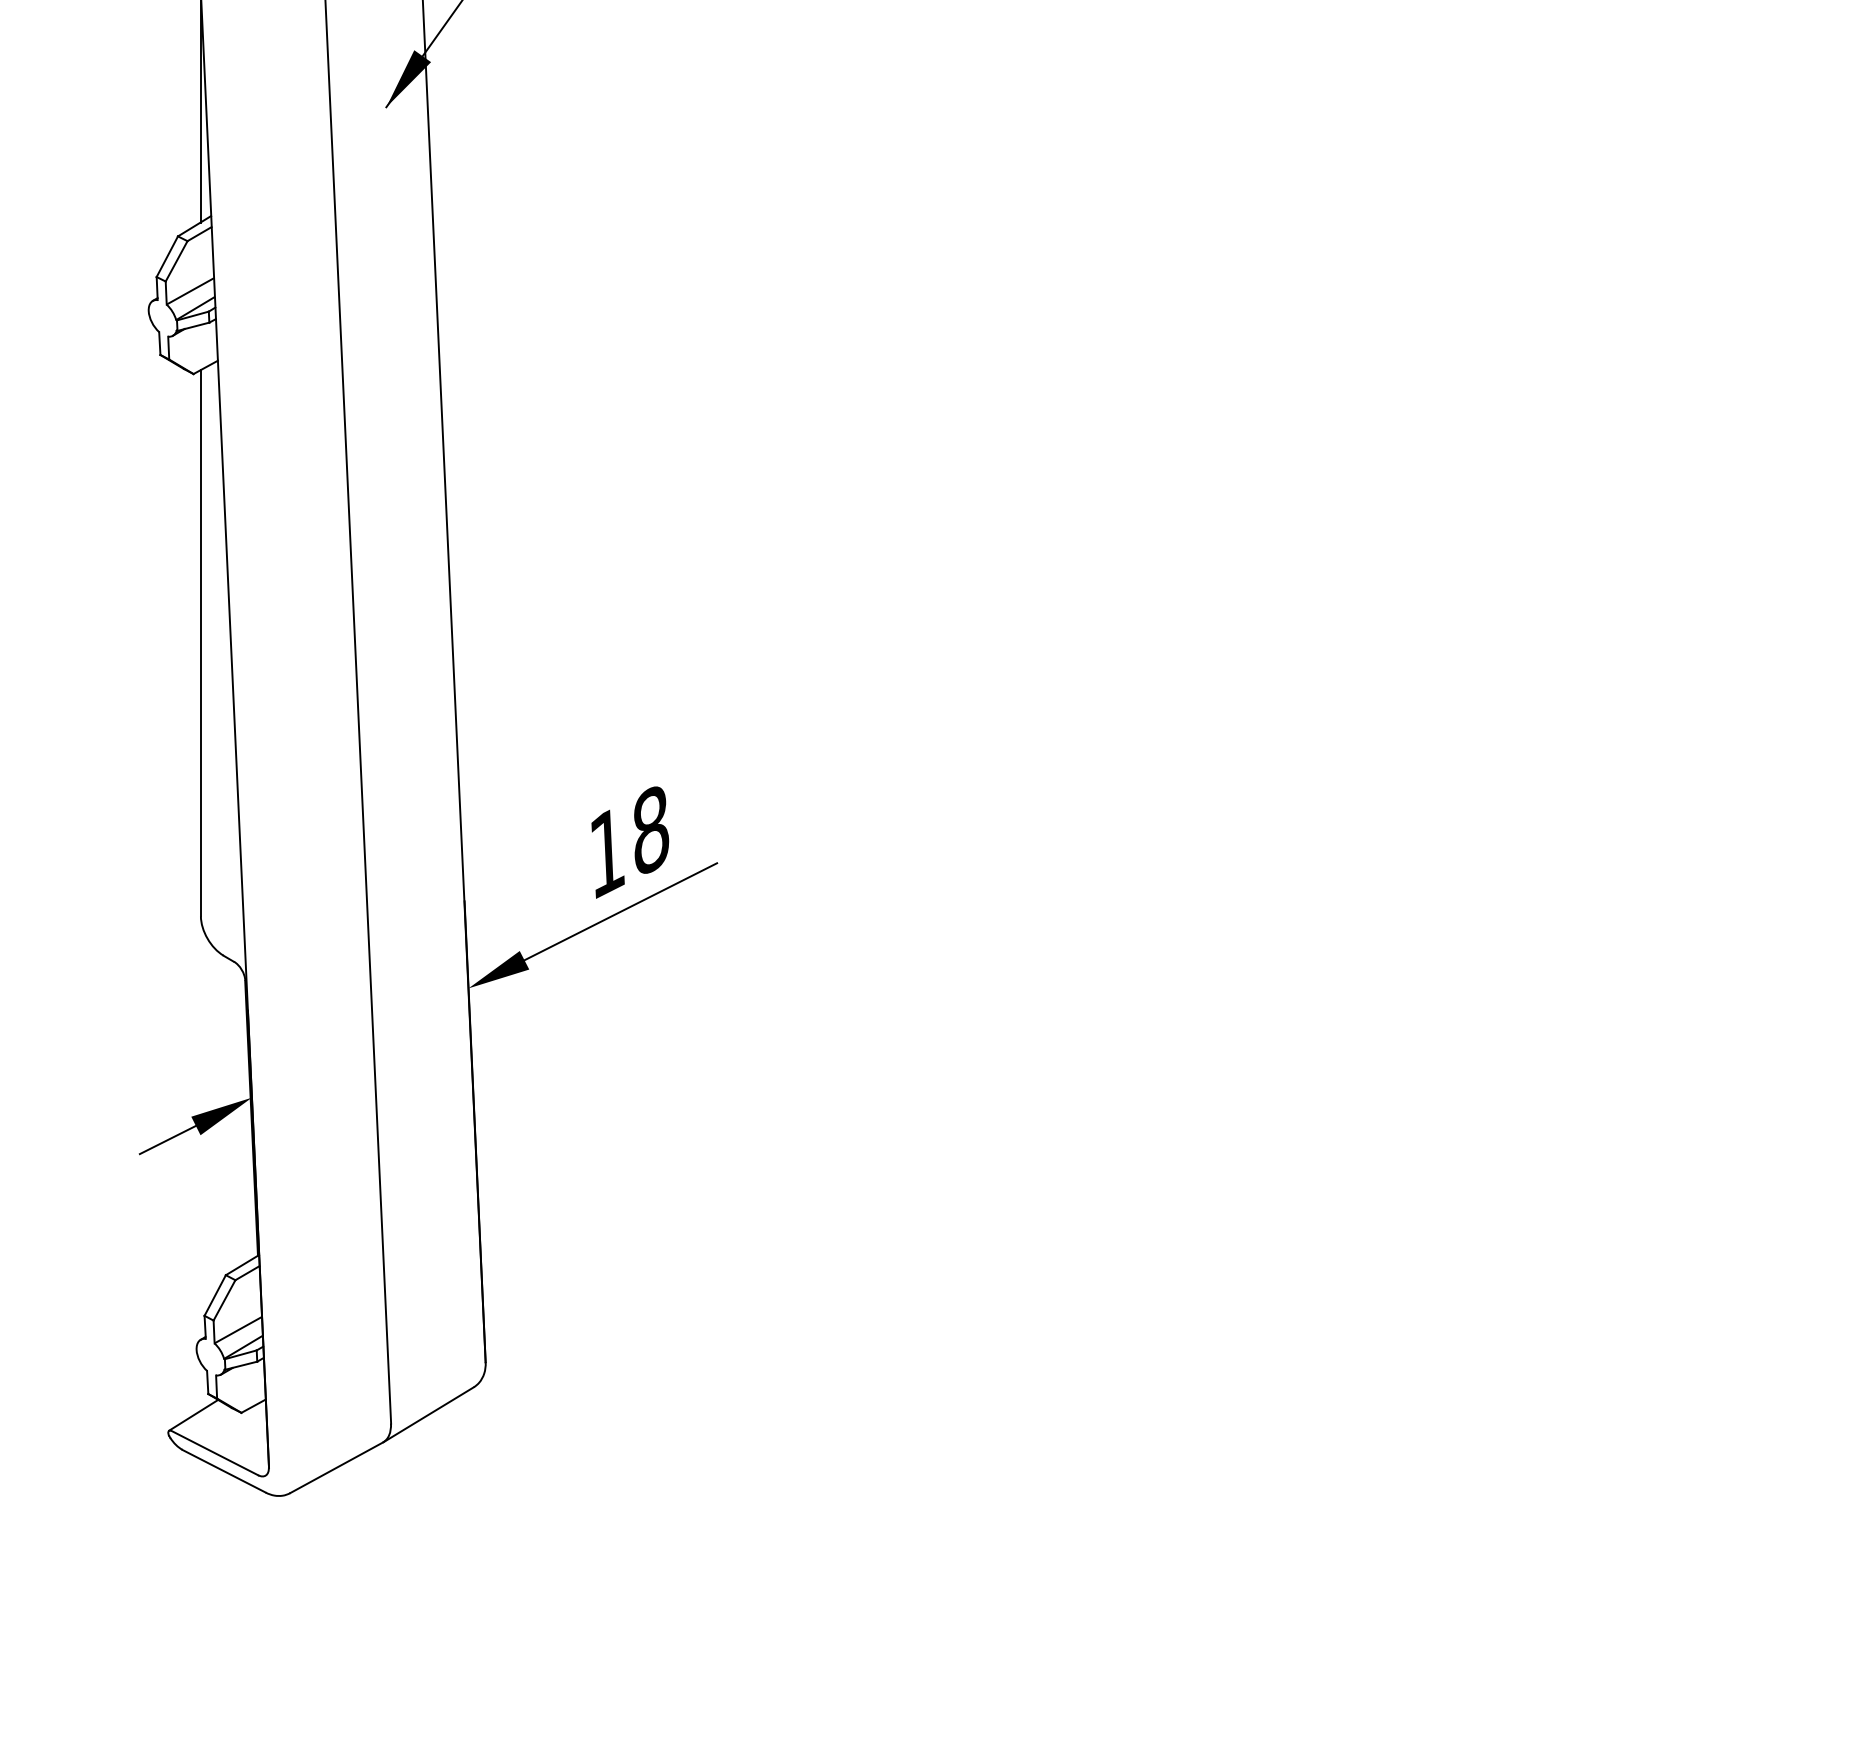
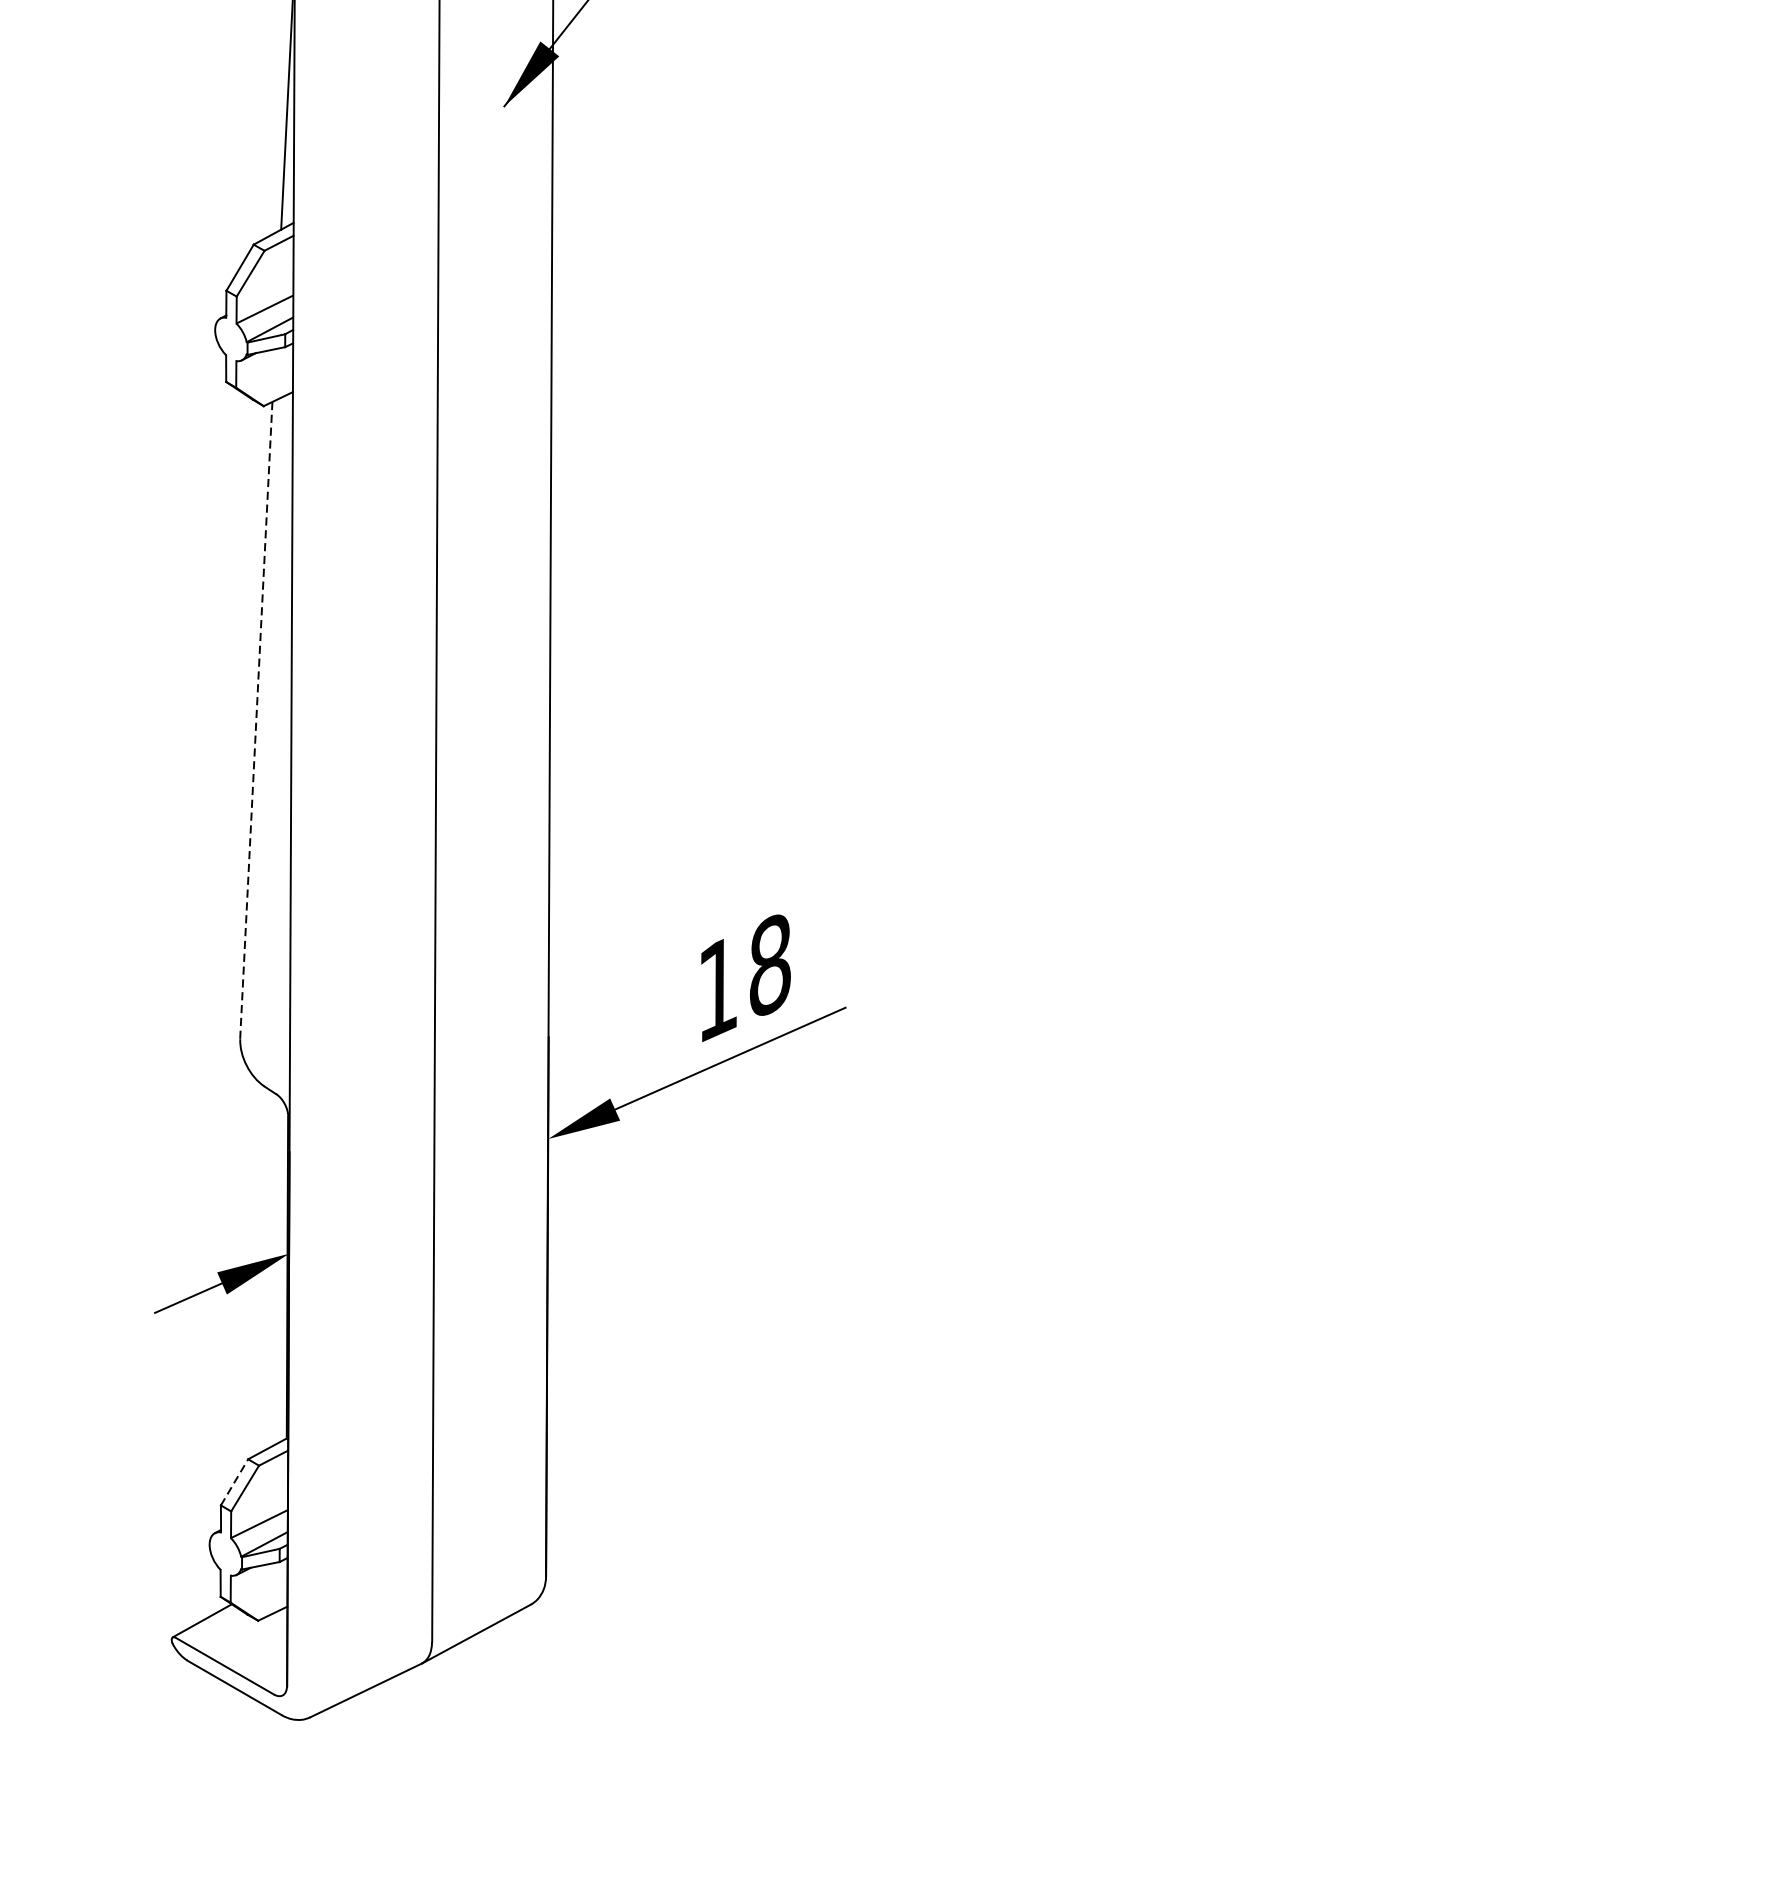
line: (200, 643) -> (255, 720), solid -> dashed
line: (215, 1295) -> (234, 1482), solid -> dashed

